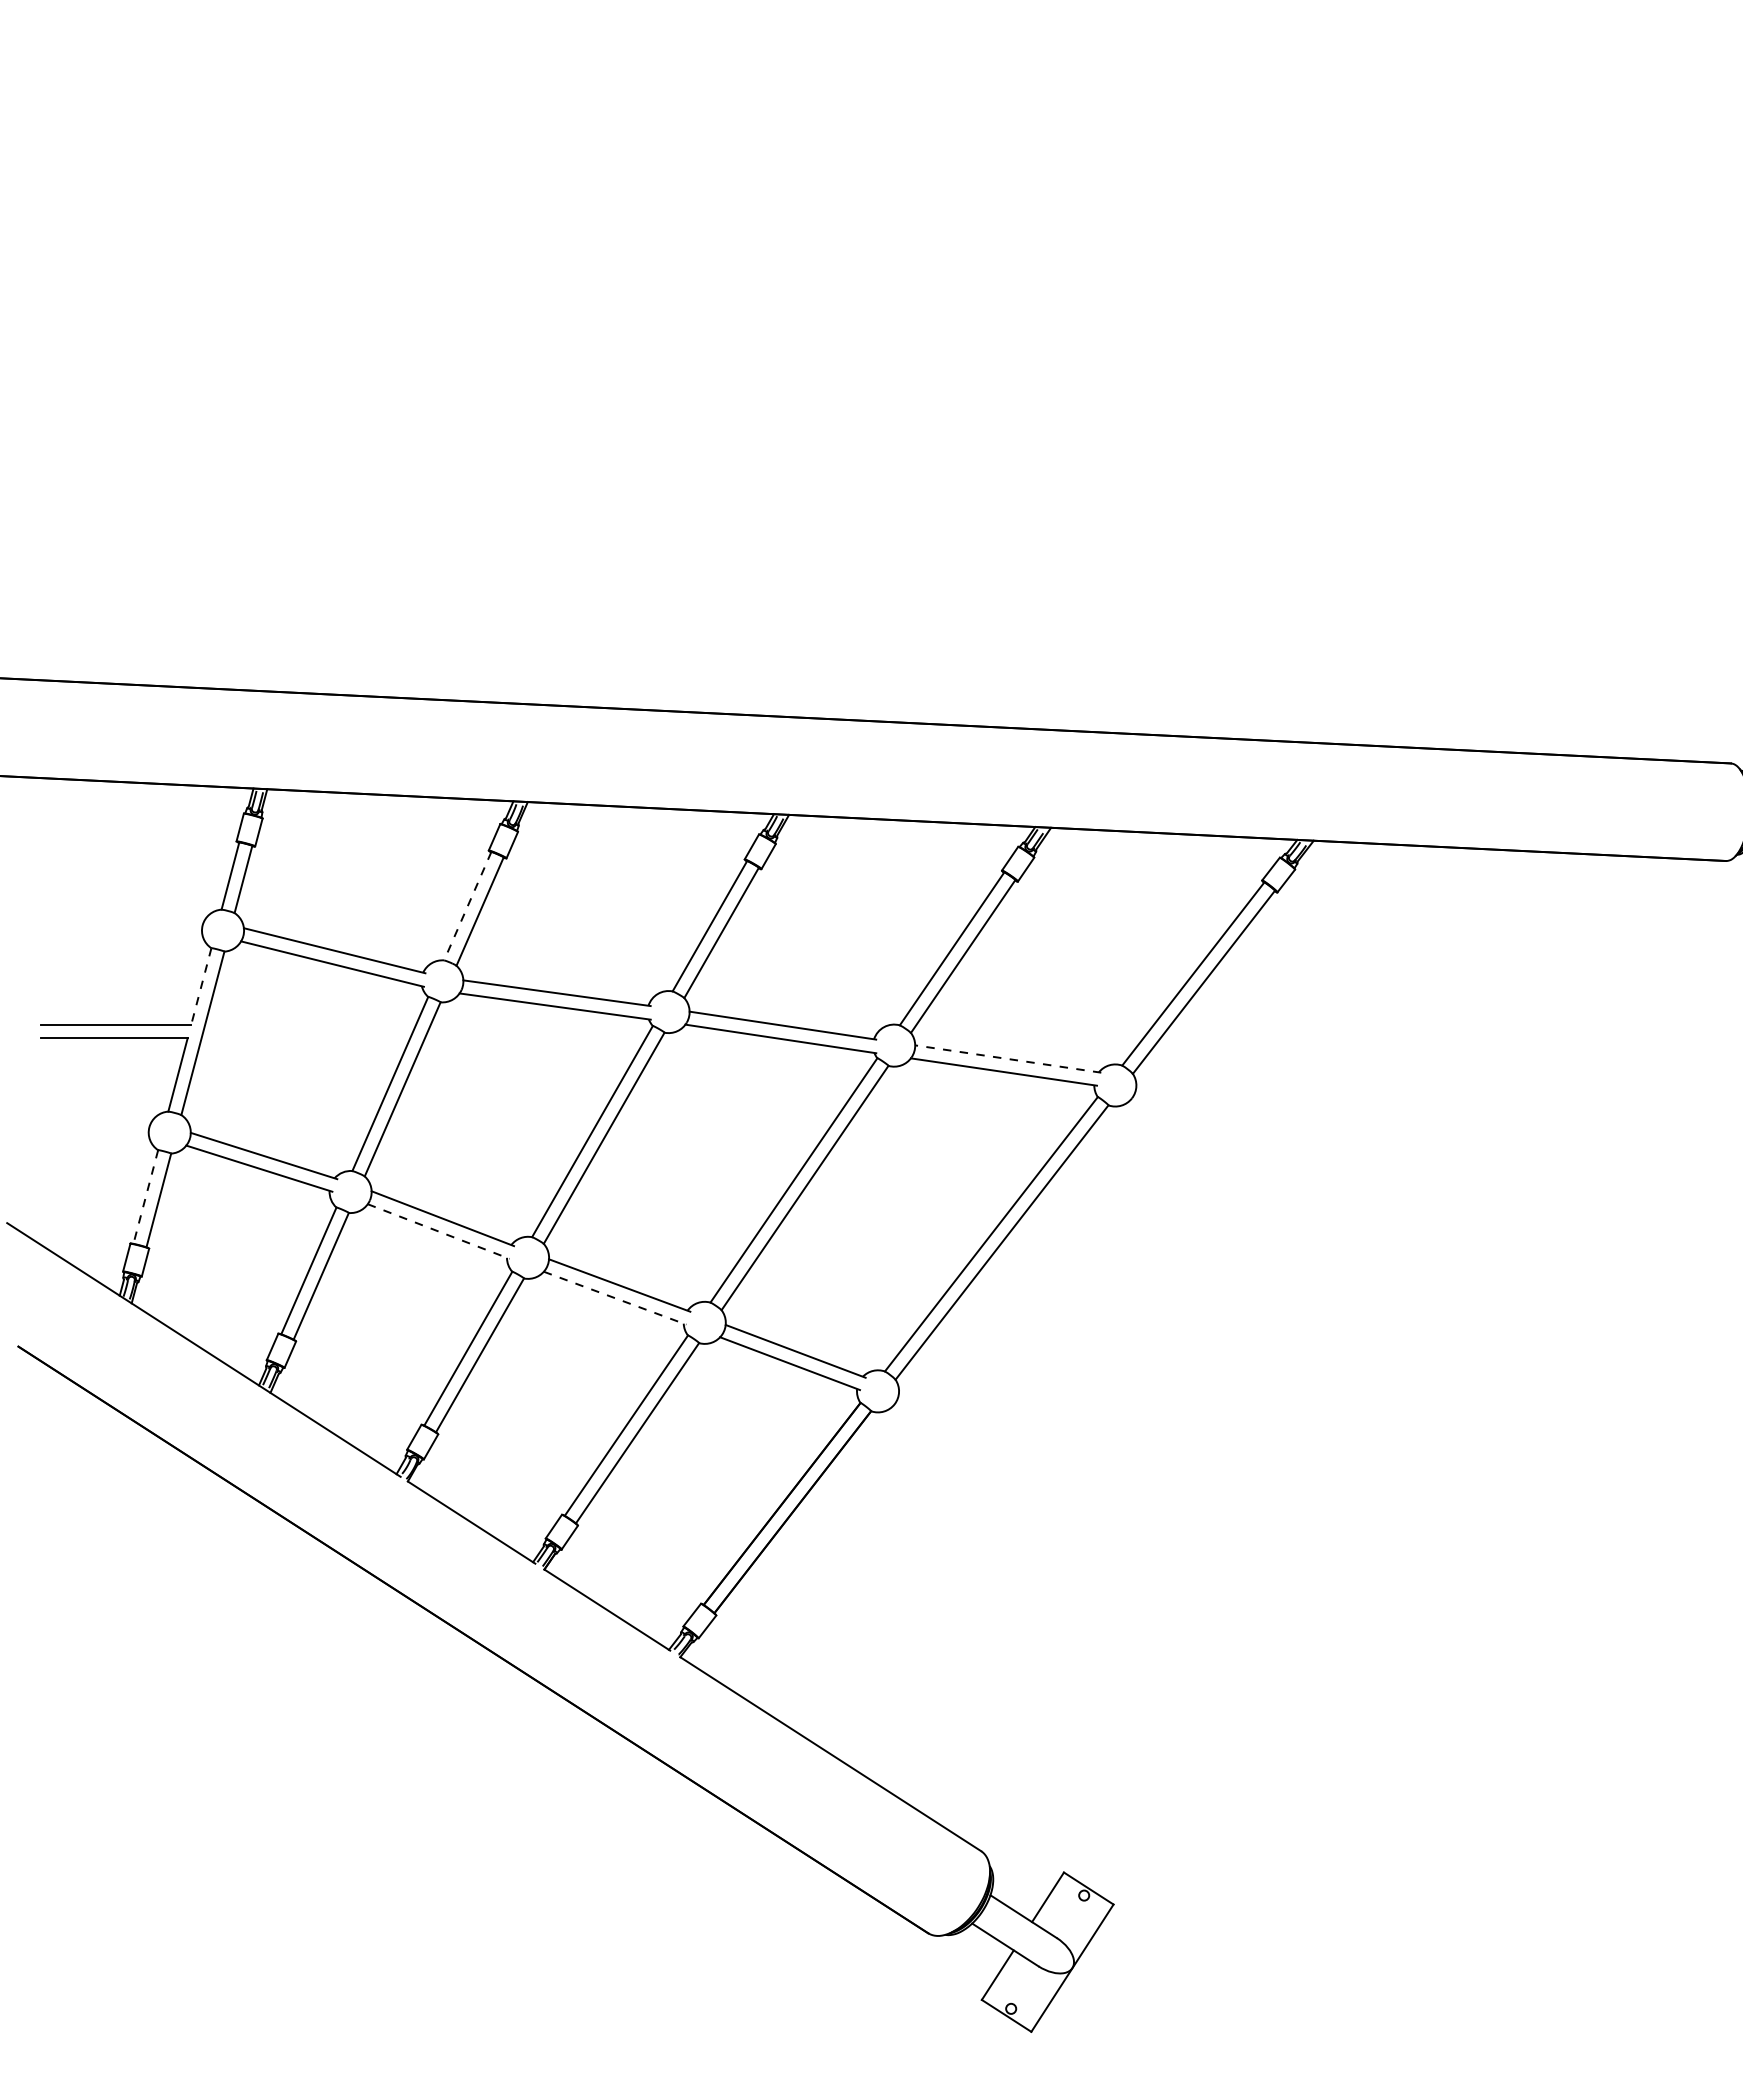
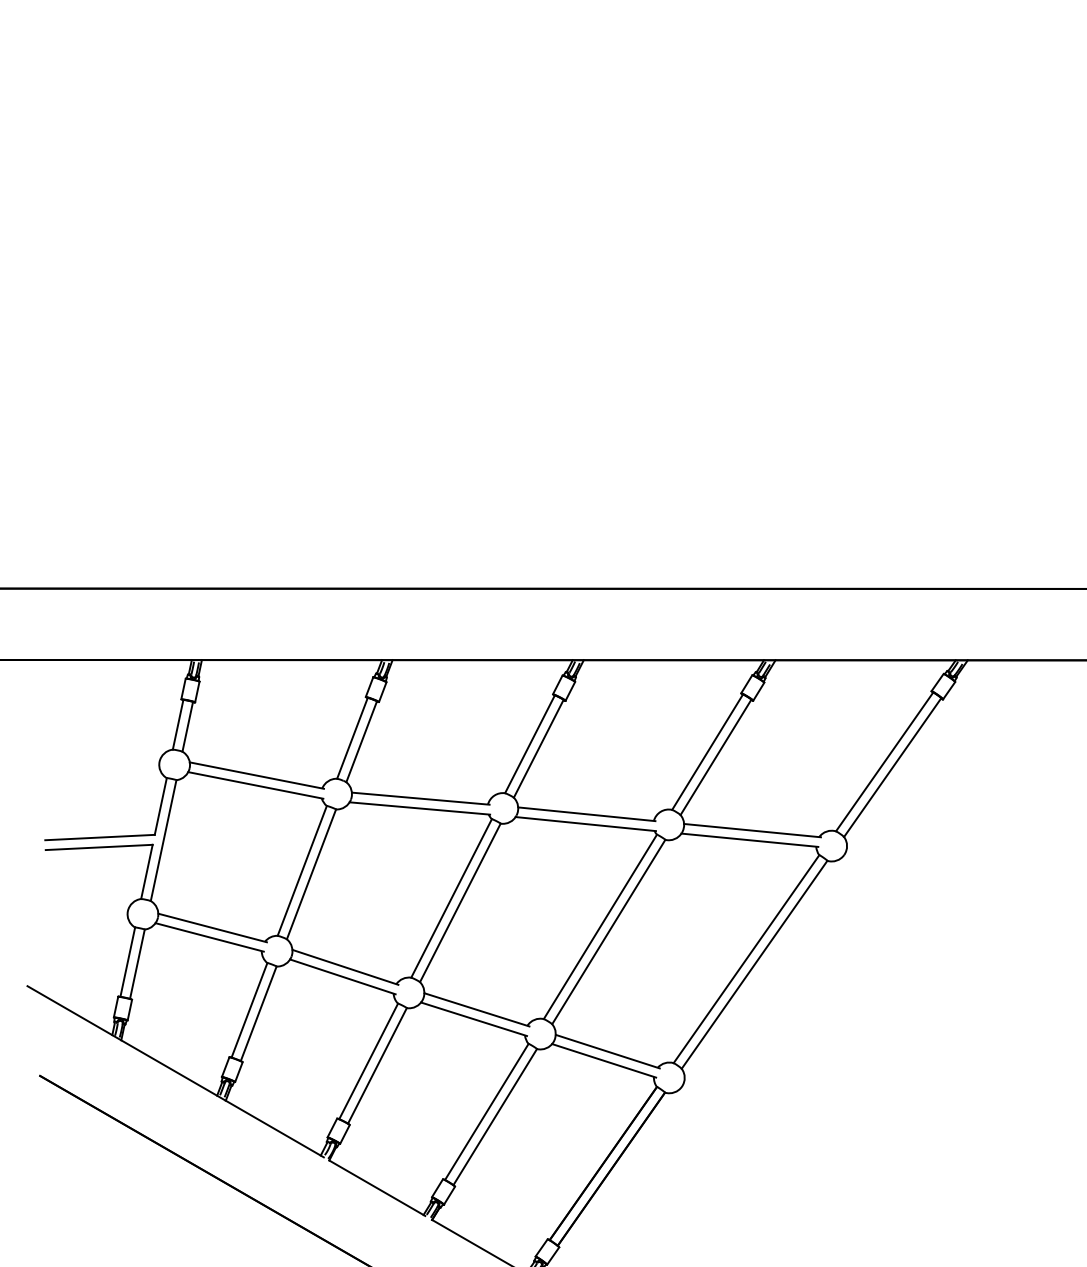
line: (467, 906) -> (352, 738), dashed -> solid
line: (201, 986) -> (160, 806), dashed -> solid
line: (1007, 1058) -> (751, 830), dashed -> solid
line: (145, 1197) -> (127, 962), dashed -> solid
line: (438, 1231) -> (342, 976), dashed -> solid
line: (615, 1298) -> (474, 1019), dashed -> solid

